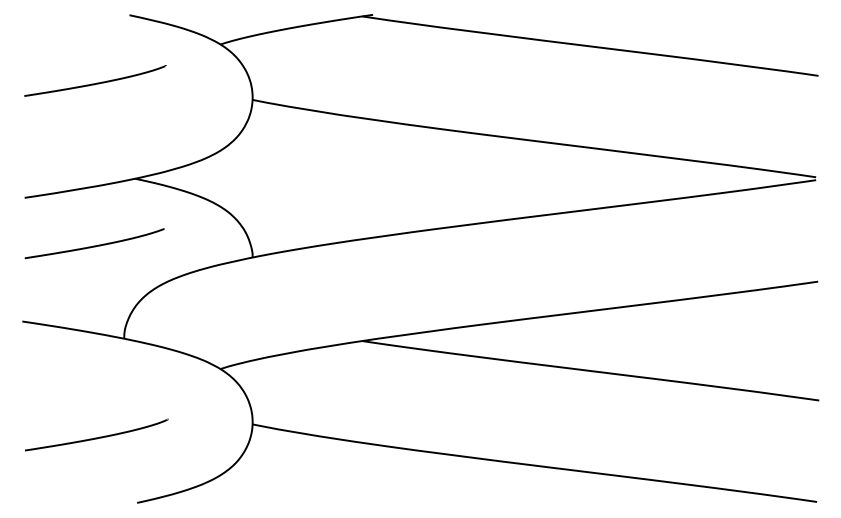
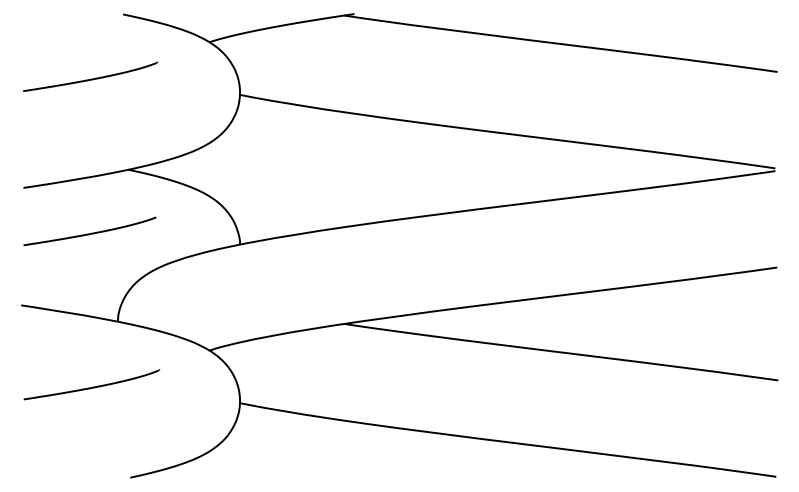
curve: (96, 437) -> (91, 387), moved

